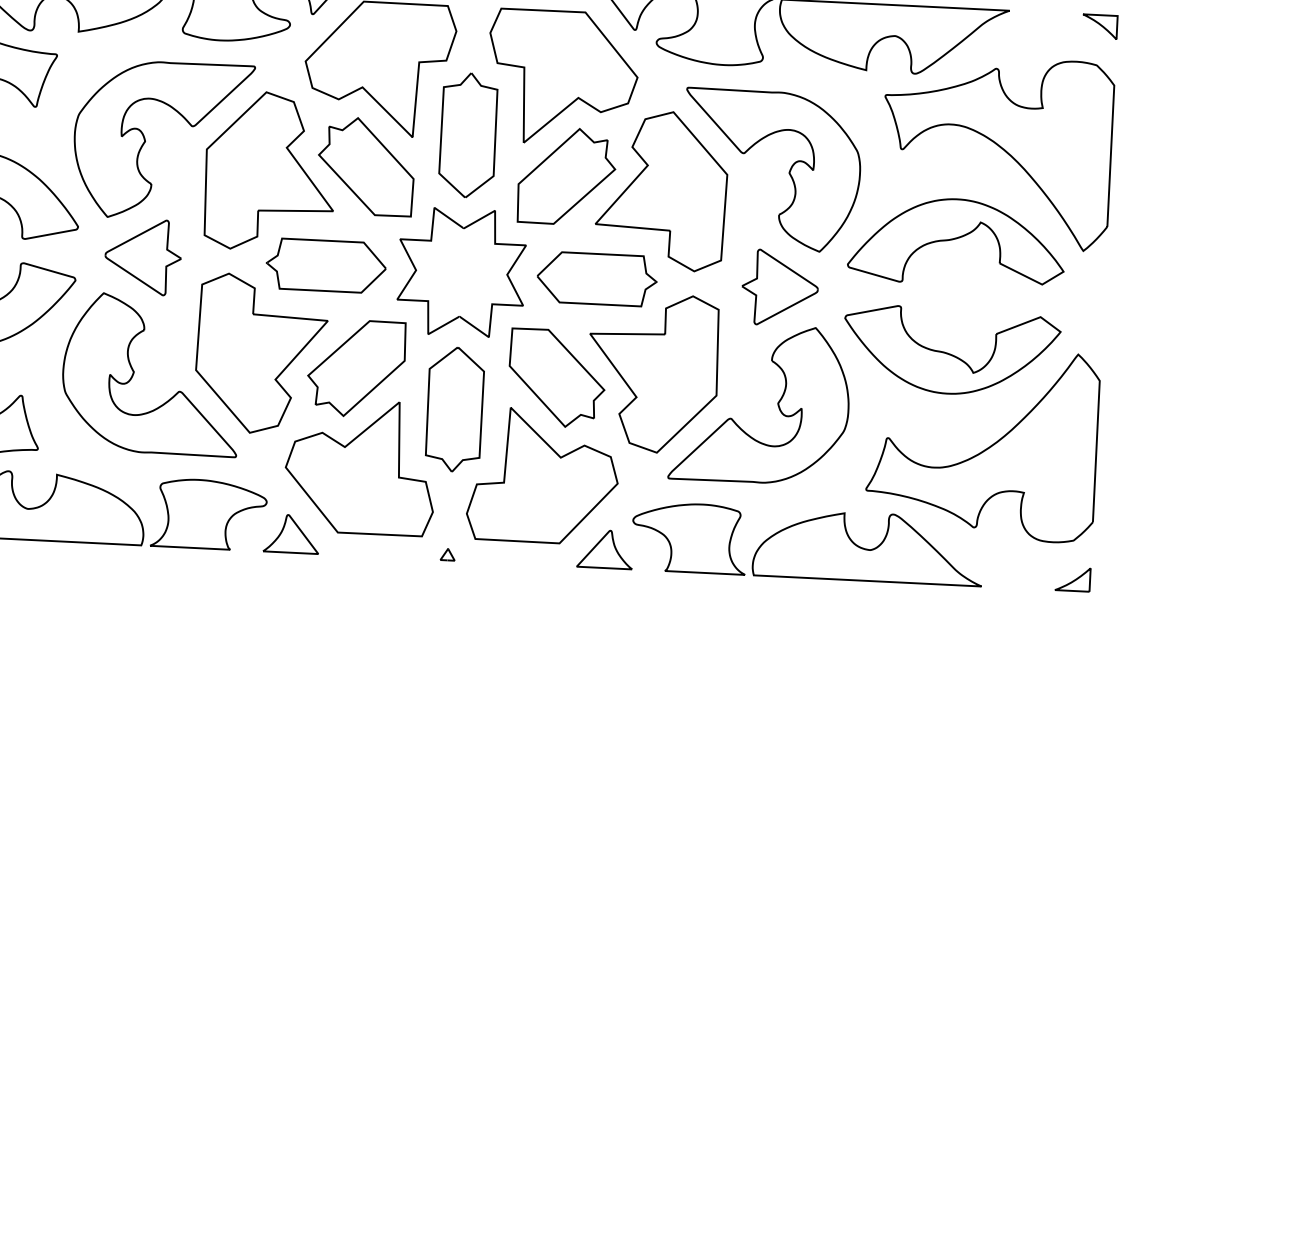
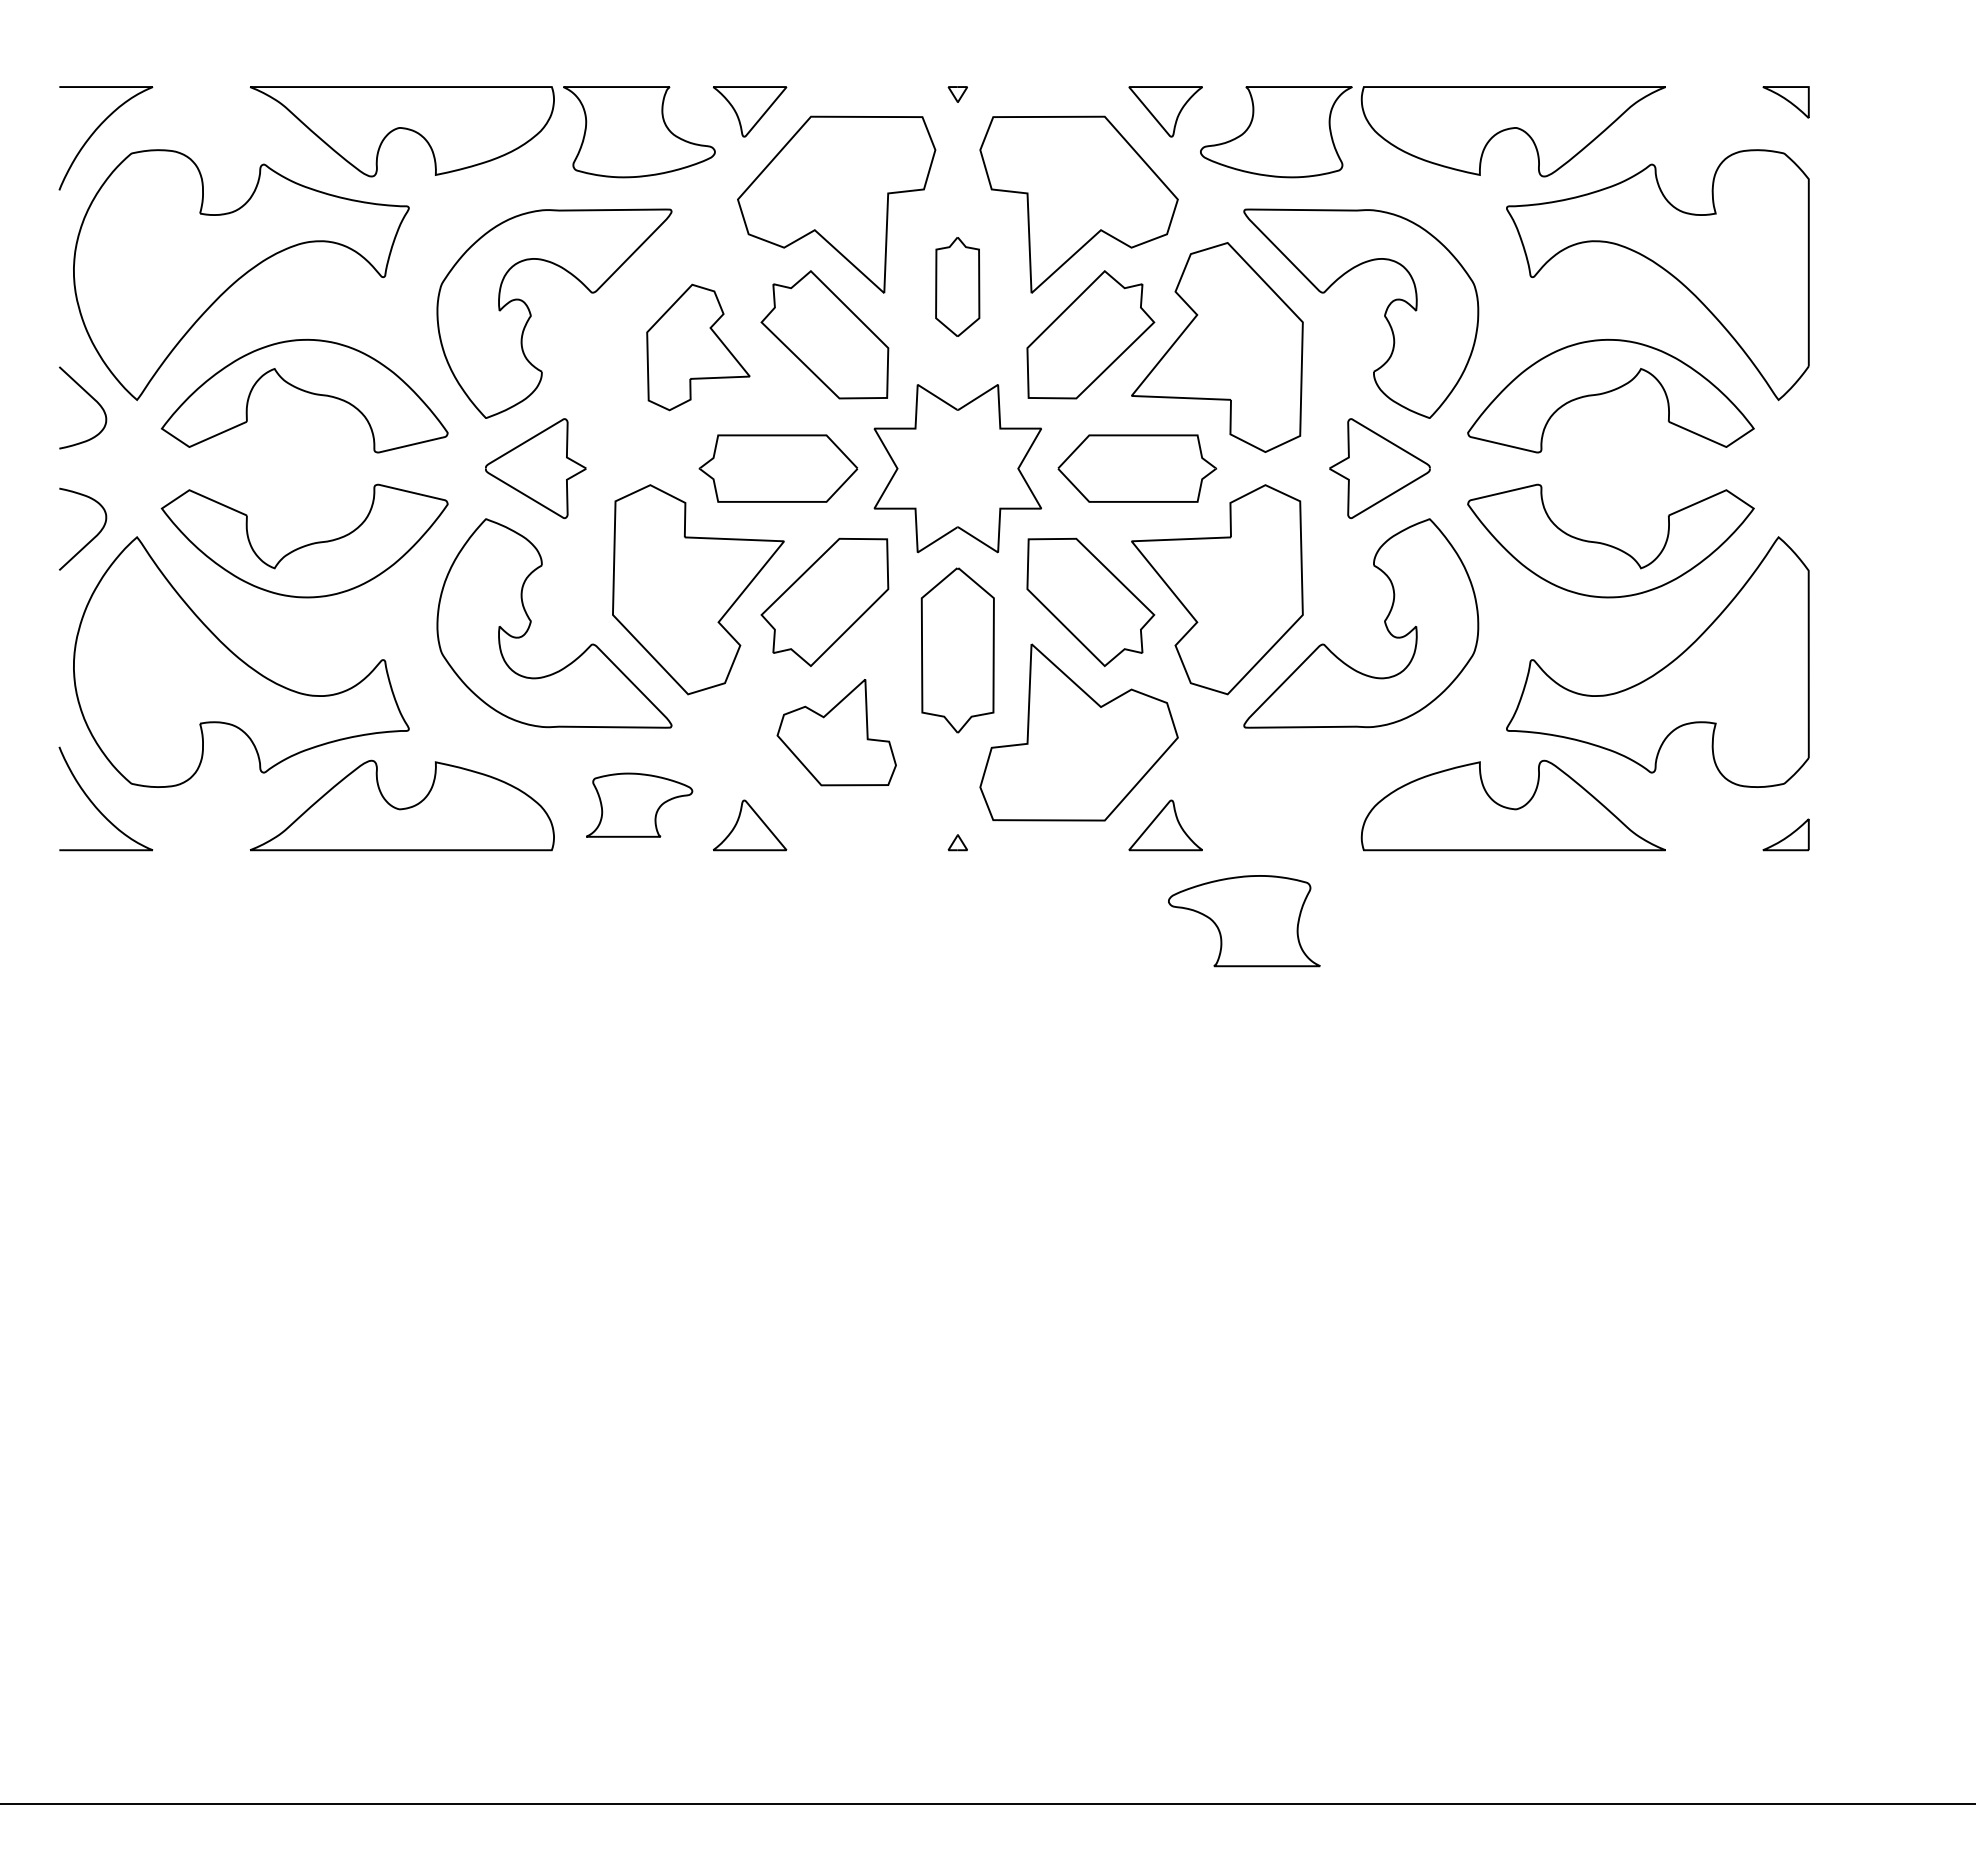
part: (468, 135) -> (957, 286), size x0.6
part: (270, 171) -> (698, 347), size x0.6
part: (360, 467) -> (836, 732), size x0.6
part: (209, 514) -> (639, 805), size x0.7
part: (689, 538) -> (1244, 921), moved

